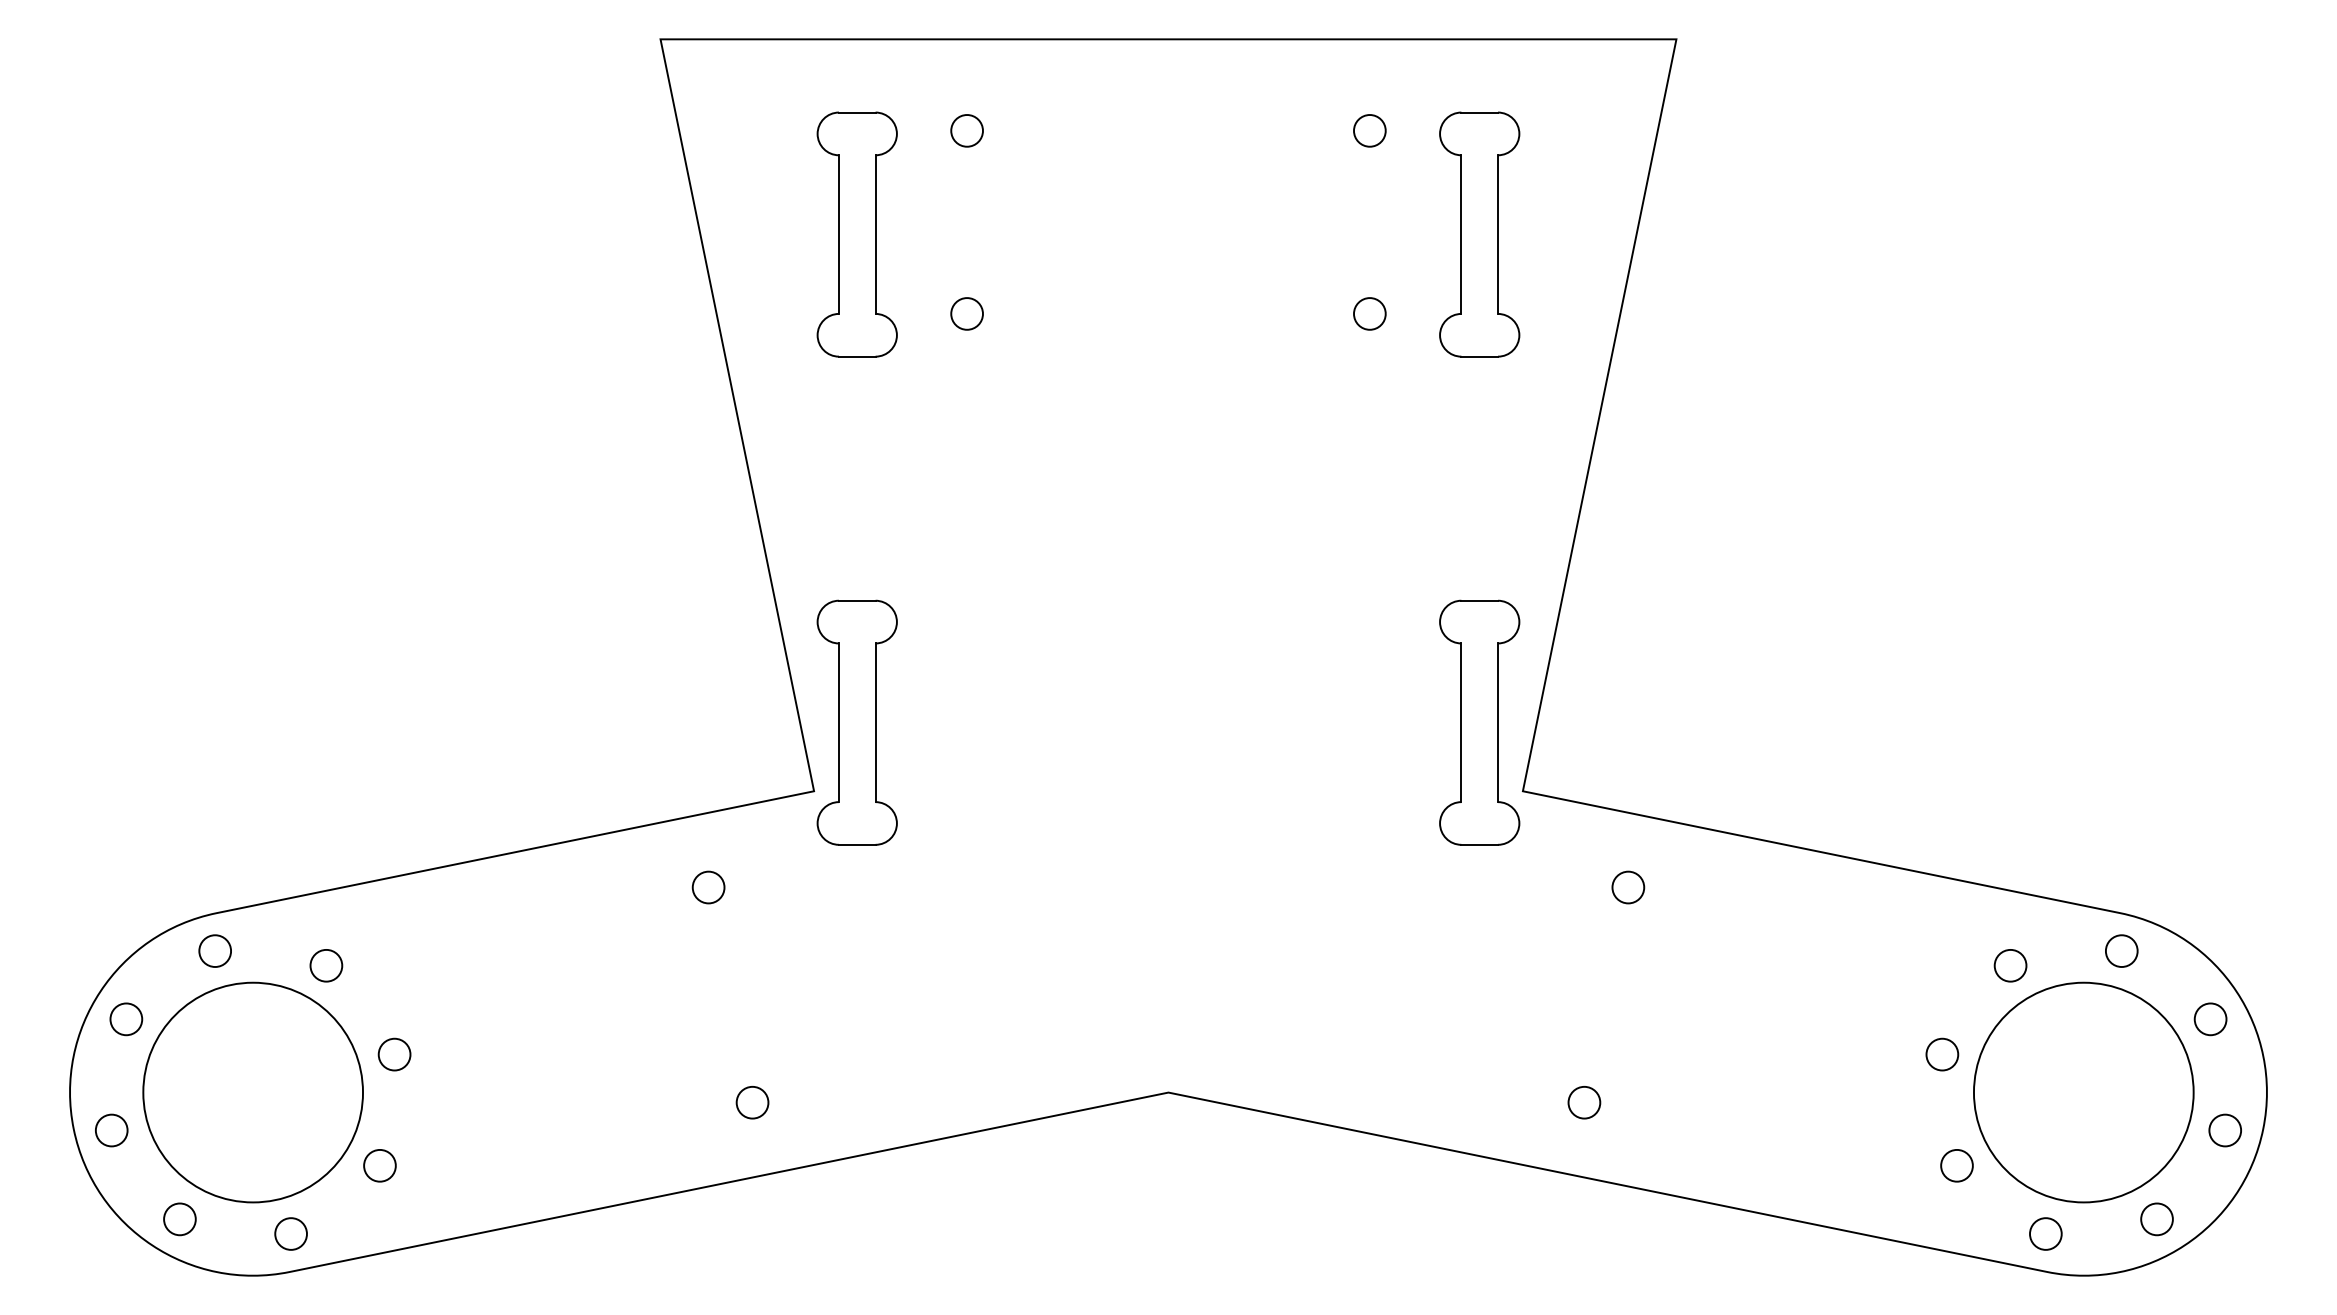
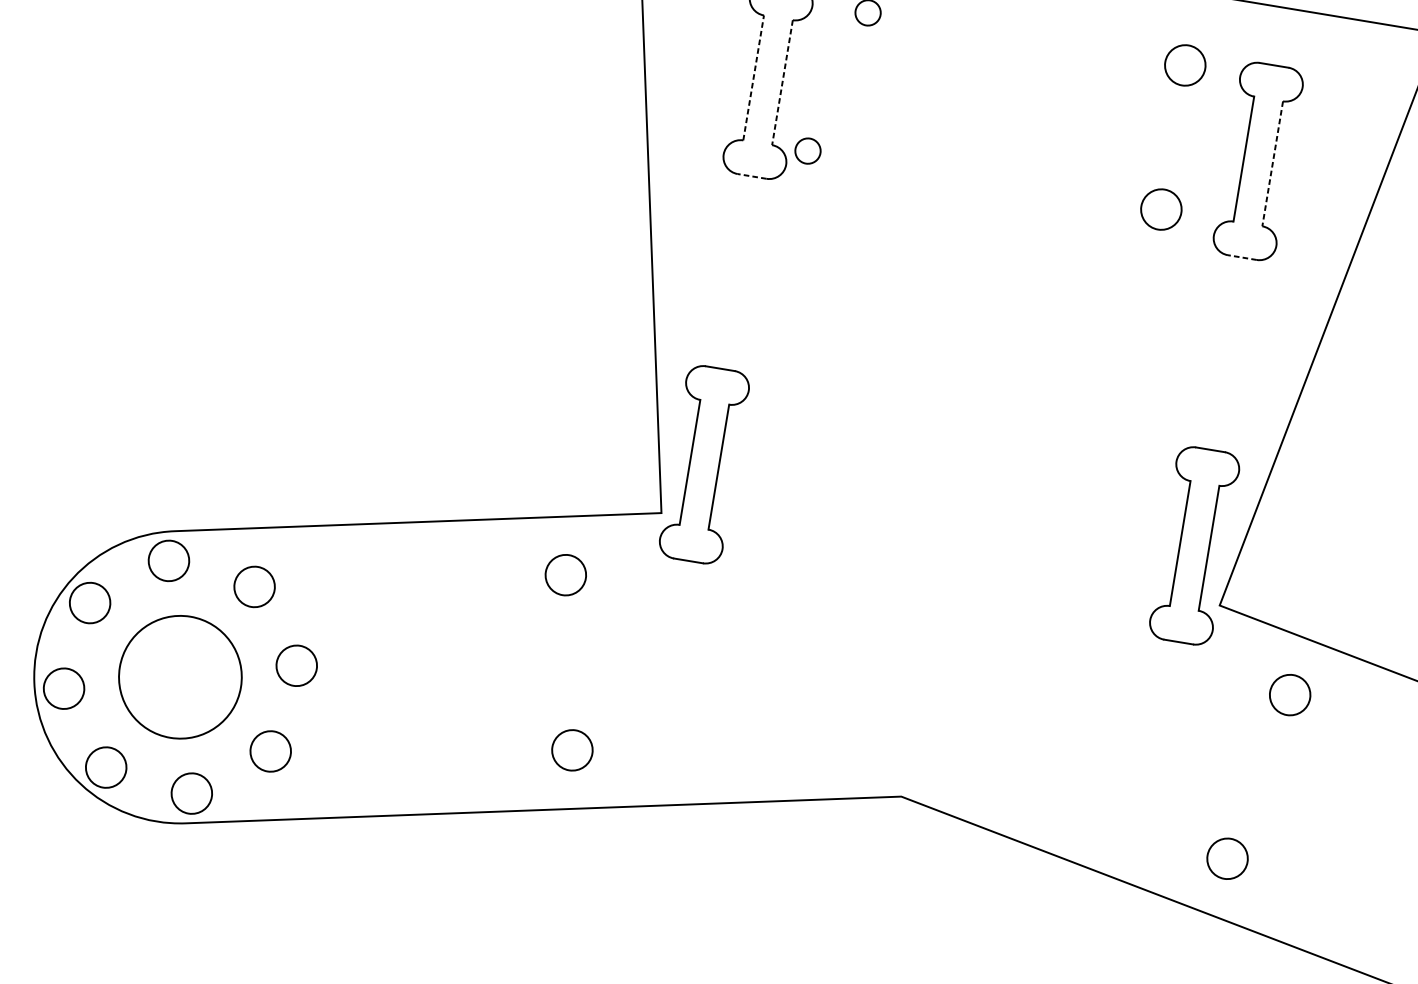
circle: (1369, 130) -> (1185, 65), size x1.6
line: (838, 234) -> (753, 77), solid -> dashed
line: (875, 235) -> (782, 83), solid -> dashed
line: (1498, 235) -> (1272, 164), solid -> dashed
circle: (966, 313) -> (807, 150), moved
circle: (1369, 313) -> (1161, 209), size x1.6
line: (856, 356) -> (751, 176), solid -> dashed
line: (1479, 356) -> (1242, 257), solid -> dashed
circle: (708, 887) -> (565, 575), size x1.6
circle: (1628, 887) -> (1290, 695), size x1.6
circle: (215, 950) -> (169, 560), size x1.6
circle: (326, 965) -> (254, 586), size x1.6
circle: (126, 1019) -> (90, 603), size x1.6
circle: (394, 1054) -> (296, 665), size x1.6
circle: (253, 1092) -> (180, 677), size x0.7
circle: (752, 1102) -> (572, 750), size x1.6
circle: (1584, 1102) -> (1227, 858), size x1.6
circle: (111, 1130) -> (63, 688), size x1.6
circle: (379, 1165) -> (270, 751), size x1.6
circle: (179, 1219) -> (105, 767), size x1.6
circle: (290, 1233) -> (191, 793), size x1.6

